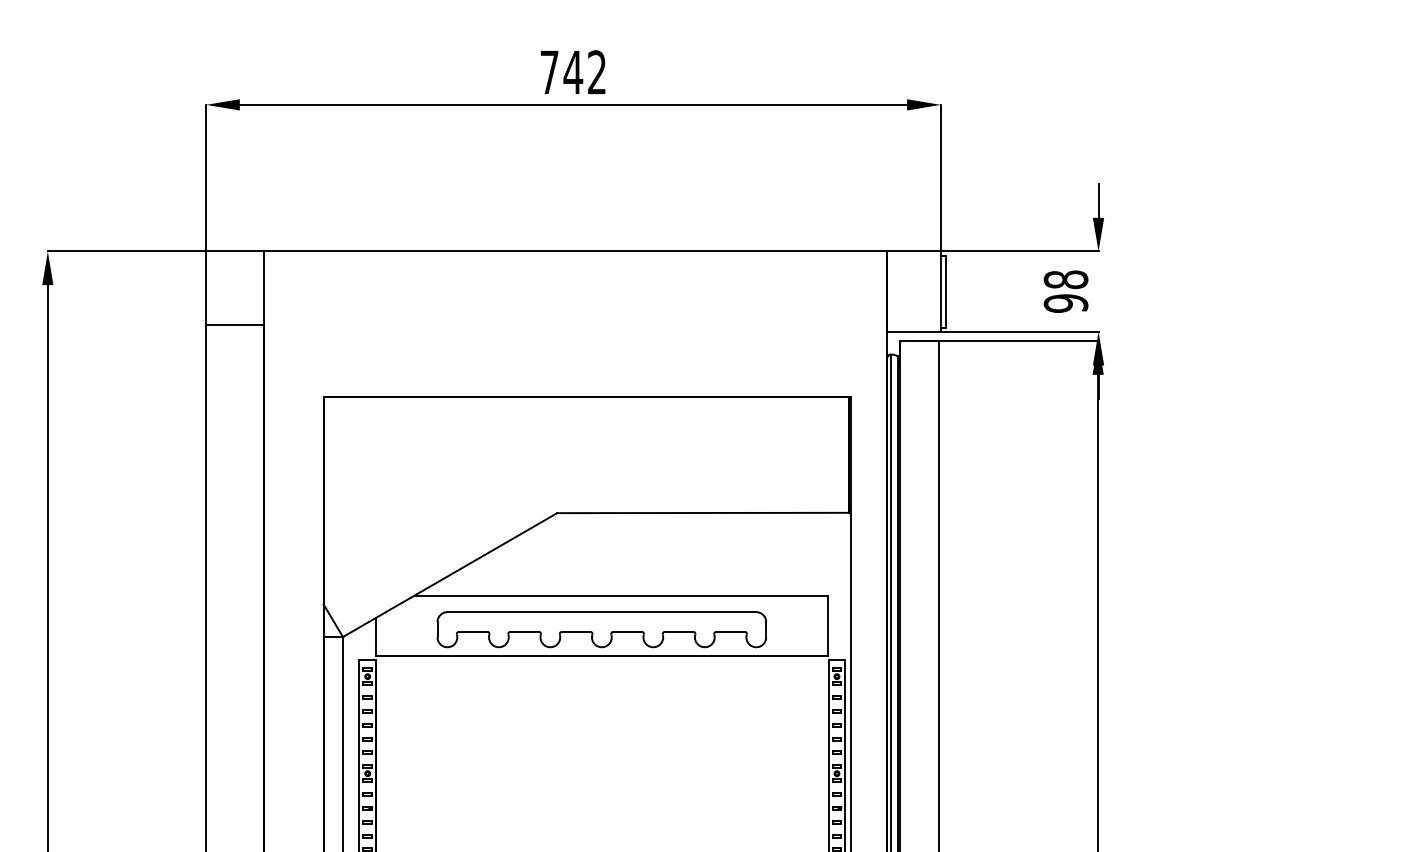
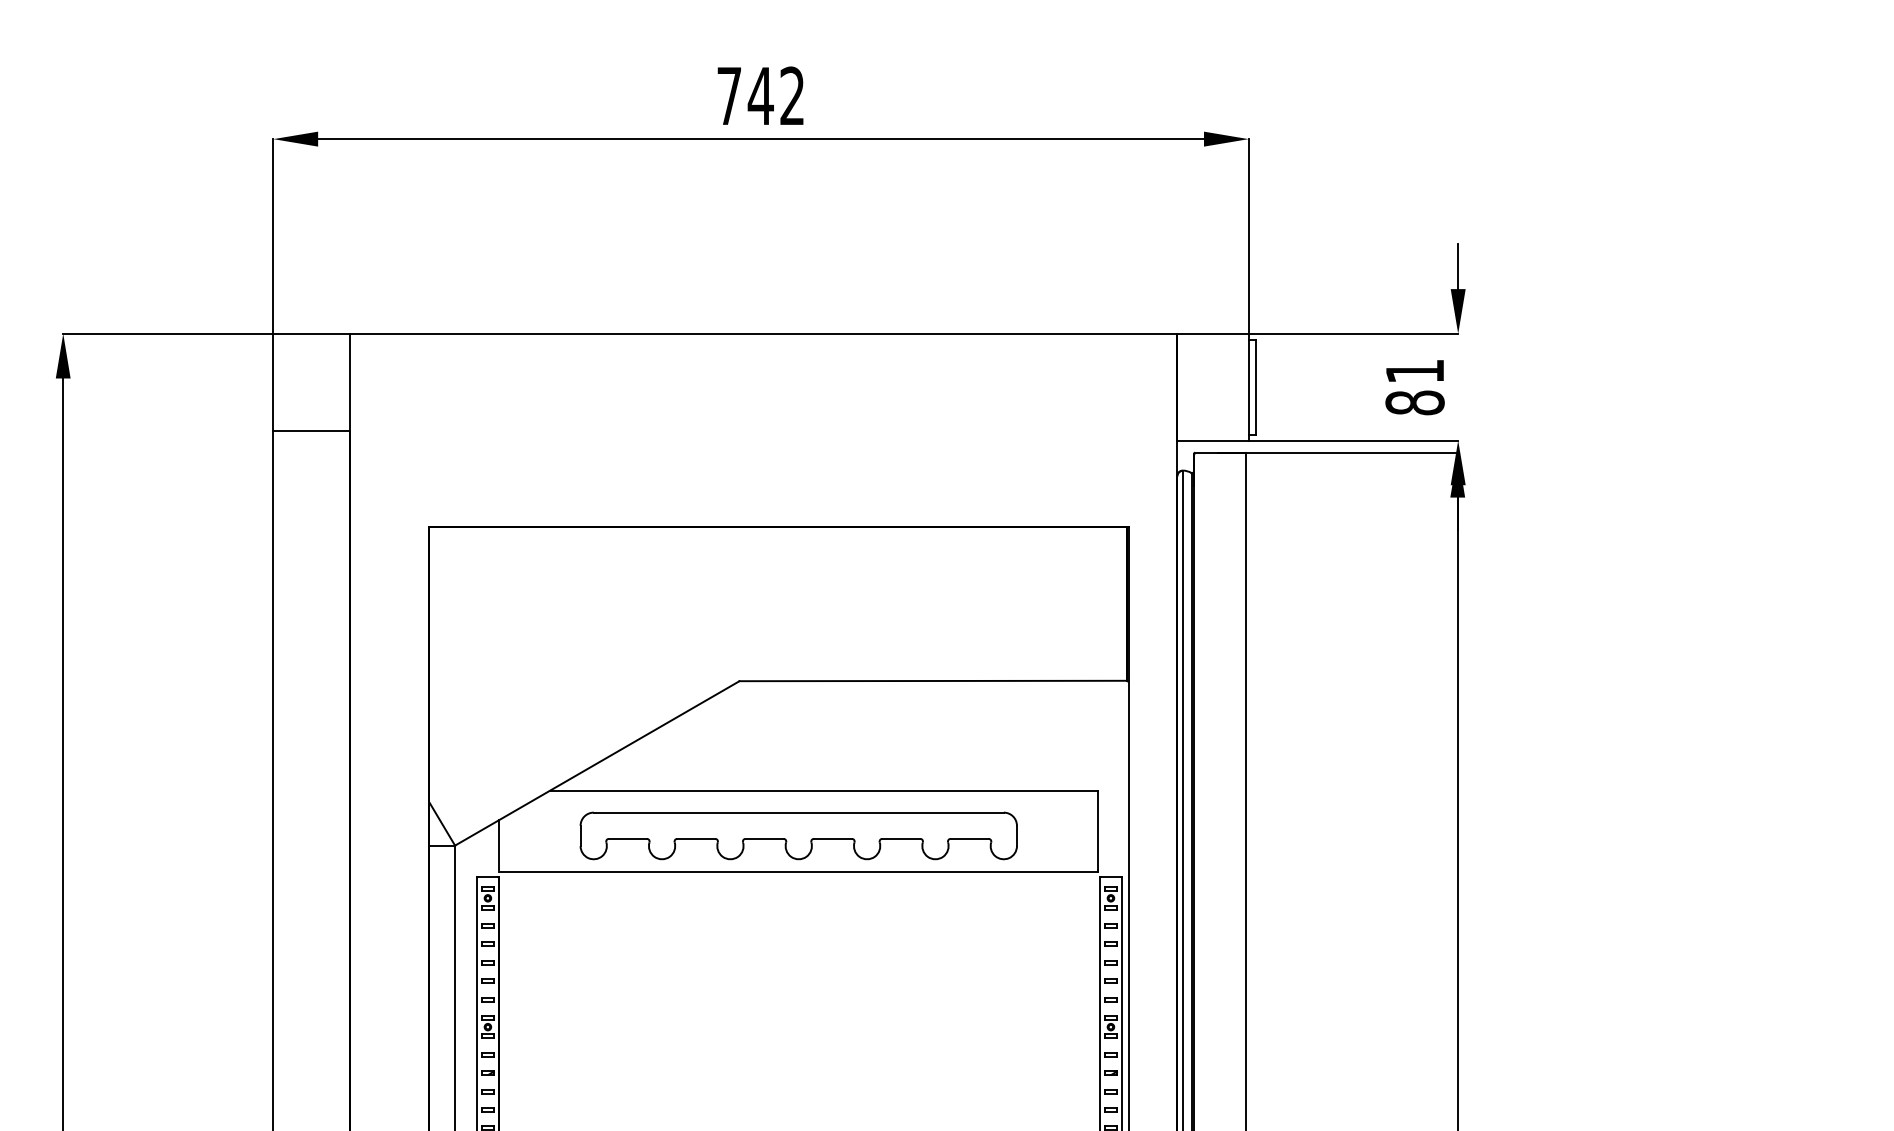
text: (1065, 291) -> (1414, 387), 98 -> 81

